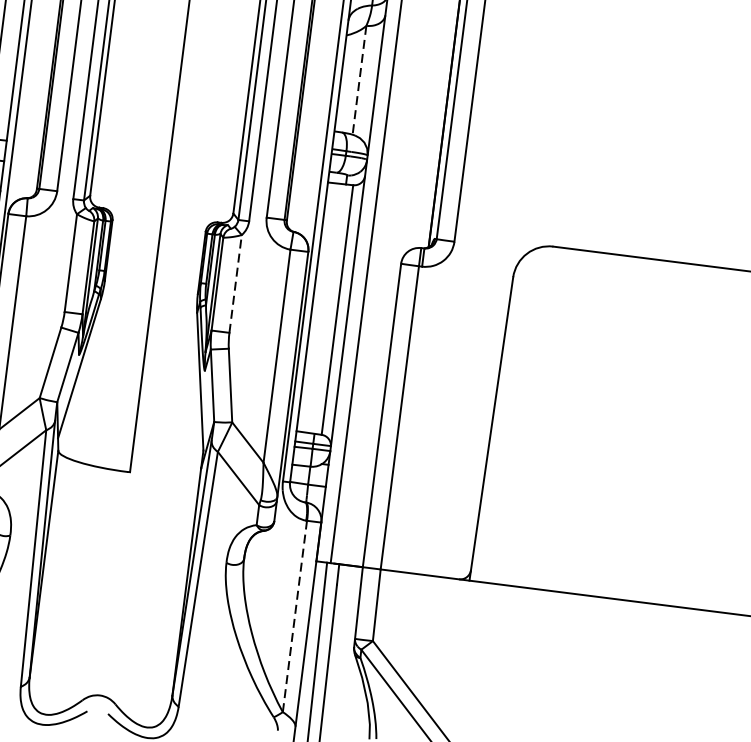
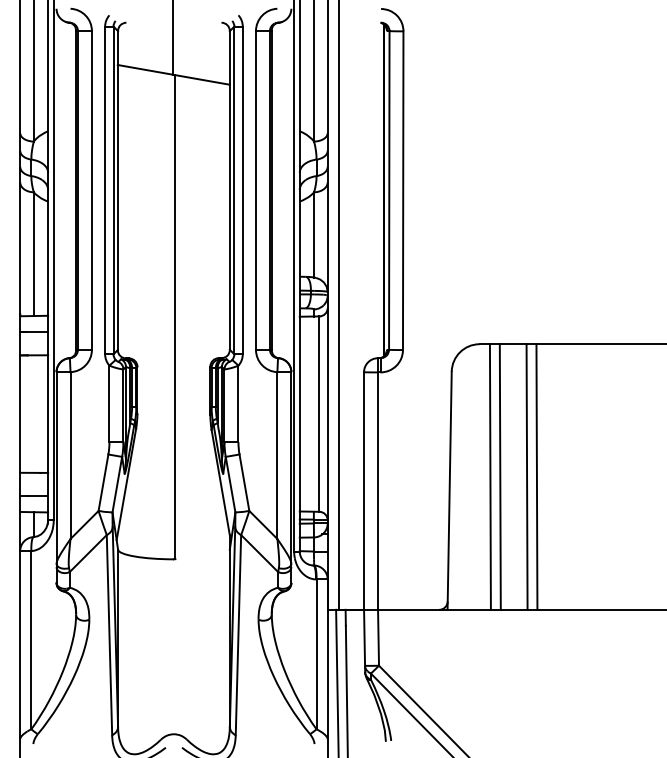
line: (360, 79) -> (314, 234), dashed -> solid
line: (235, 283) -> (238, 403), dashed -> solid
line: (544, 417) -> (489, 476), added
line: (557, 418) -> (499, 476), added
line: (591, 423) -> (526, 476), added
line: (604, 424) -> (536, 476), added
line: (294, 616) -> (316, 654), dashed -> solid

